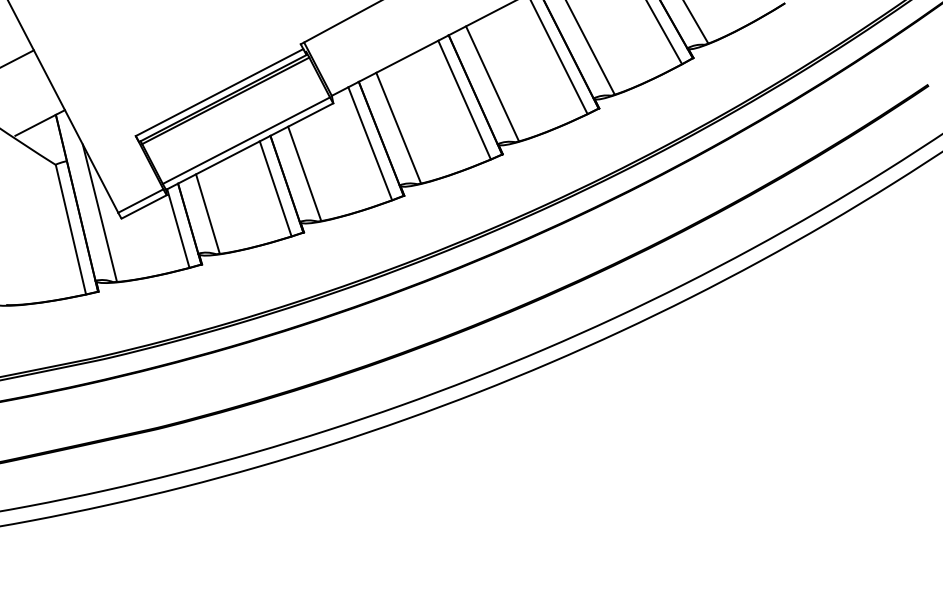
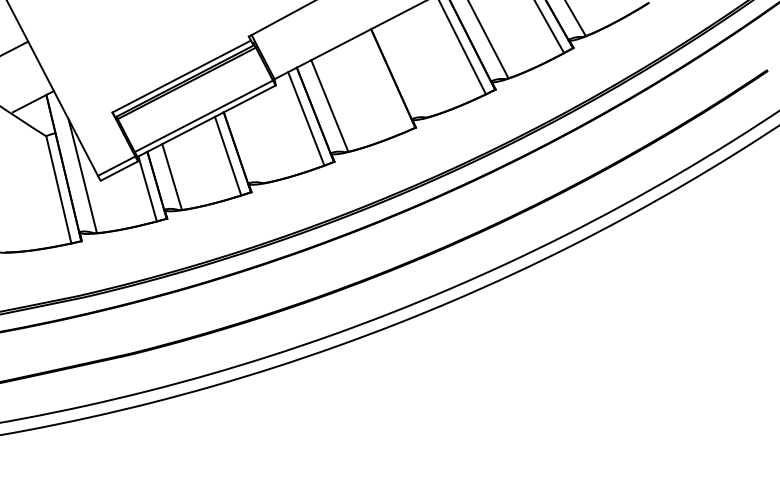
line: (492, 83) -> (407, 69), removed
line: (464, 99) -> (384, 82), removed
line: (304, 173) -> (251, 143), removed

